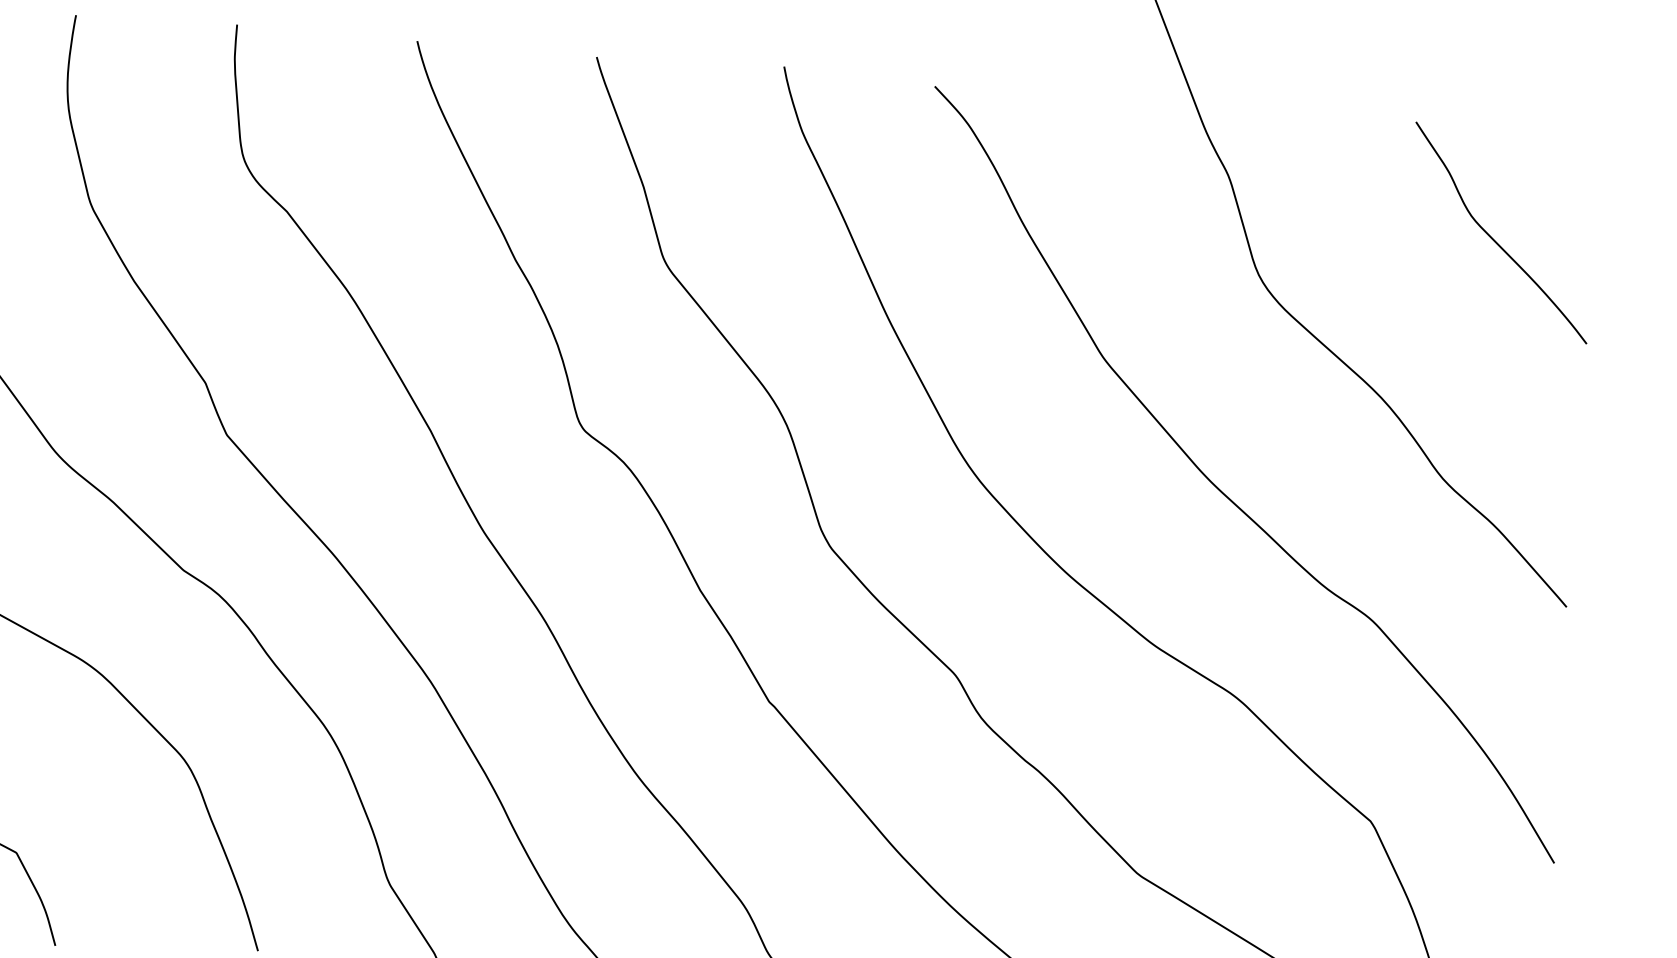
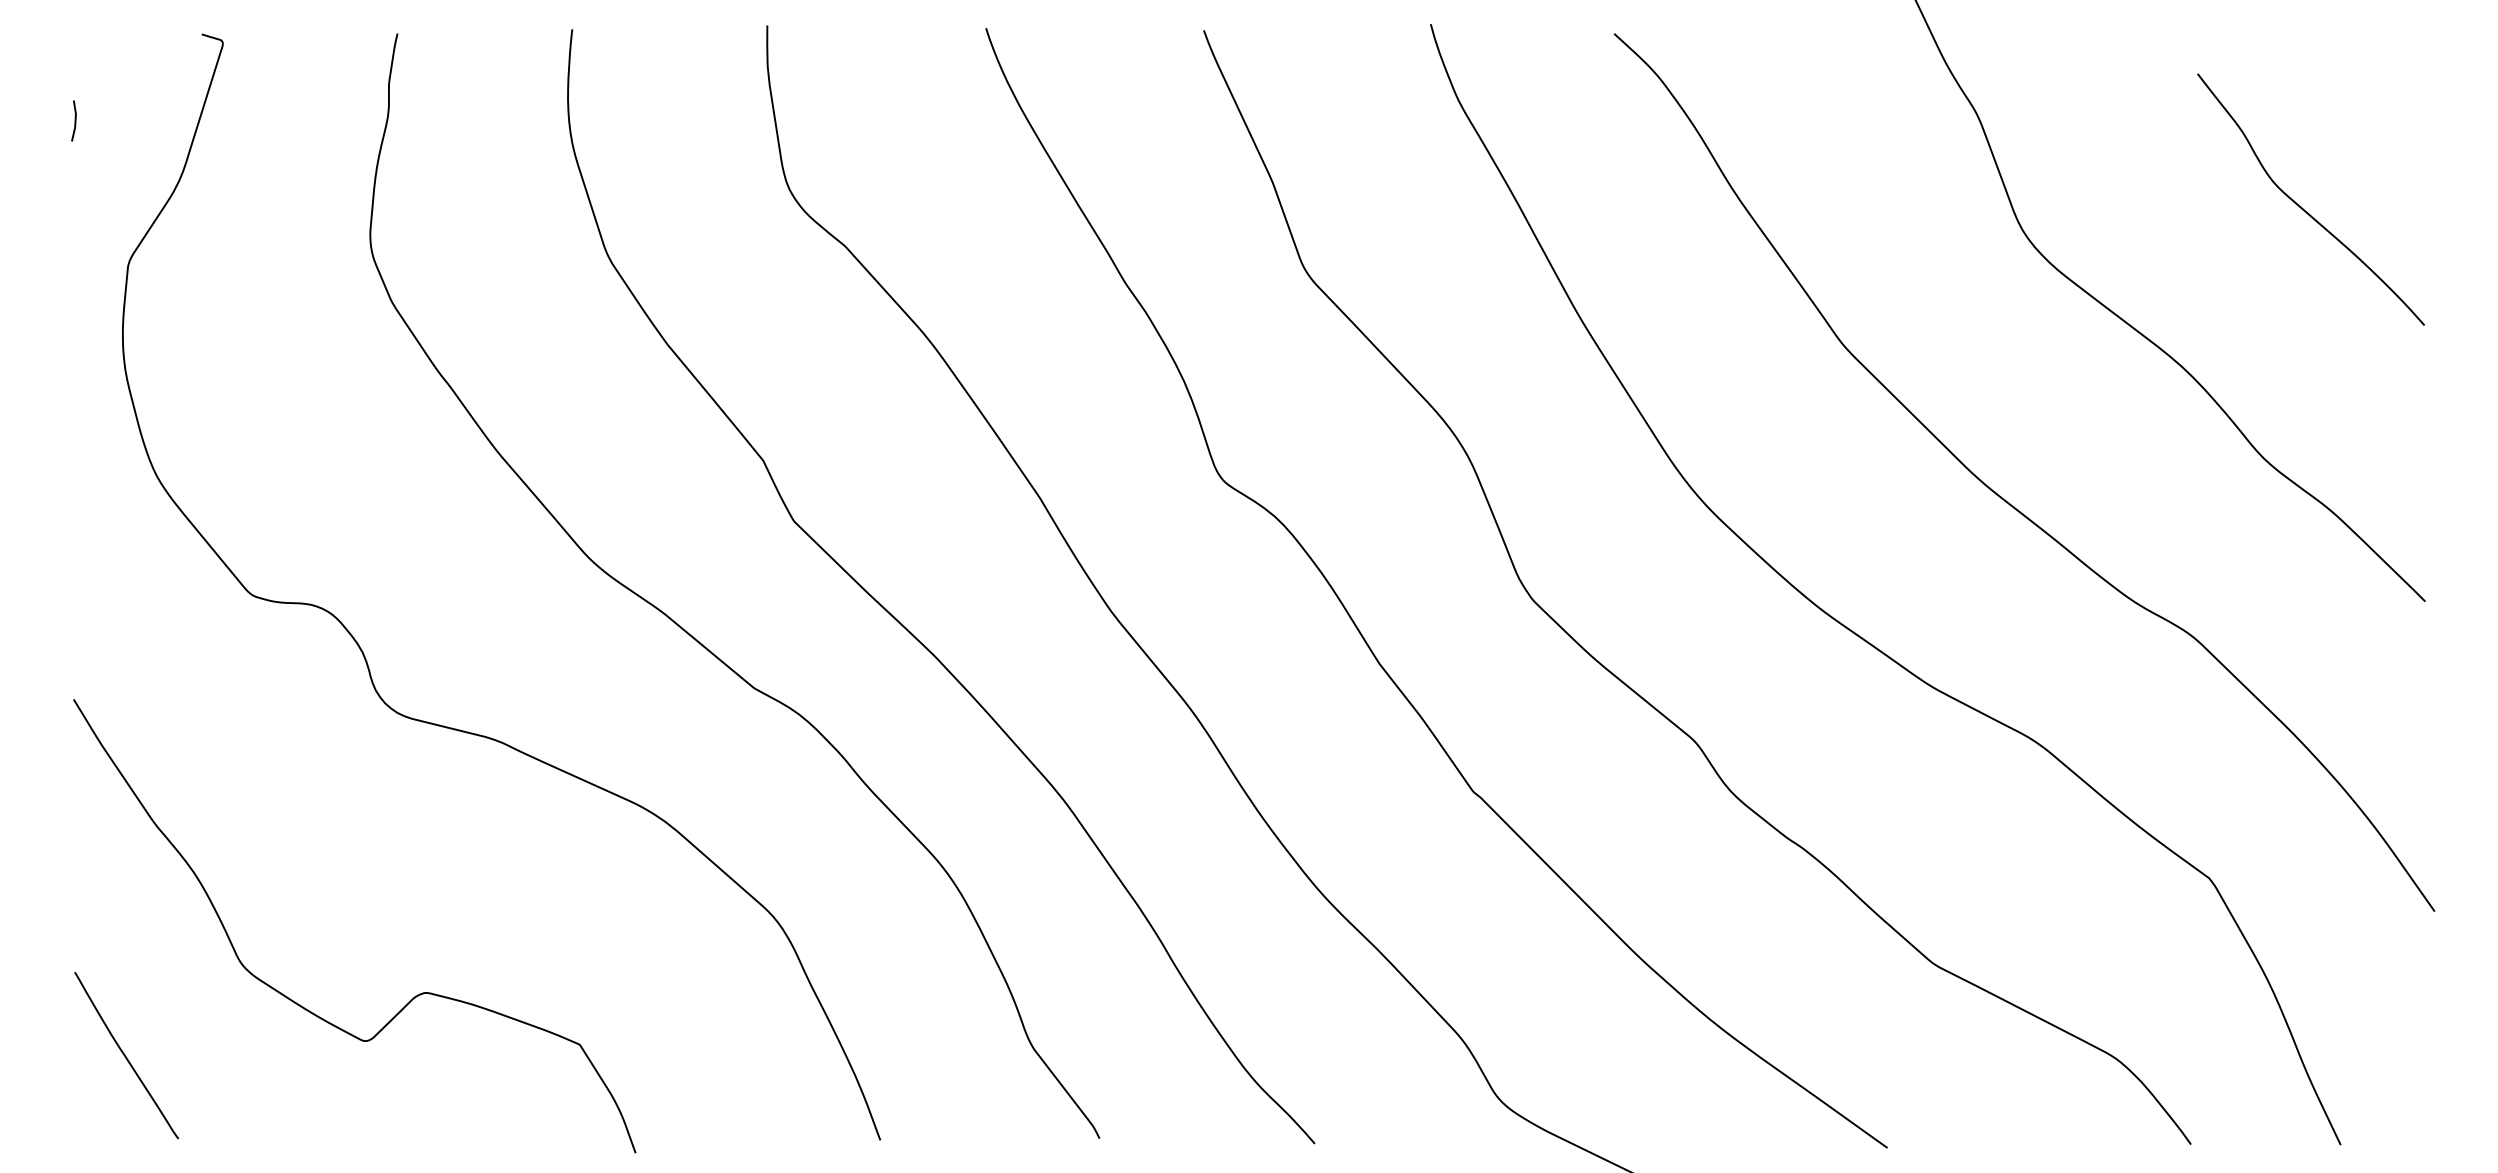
curve: (1493, 238) -> (2302, 207), moved

